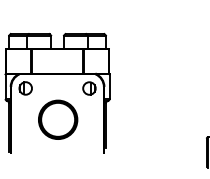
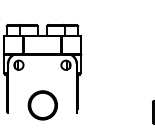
part: (58, 119) -> (43, 105), moved

